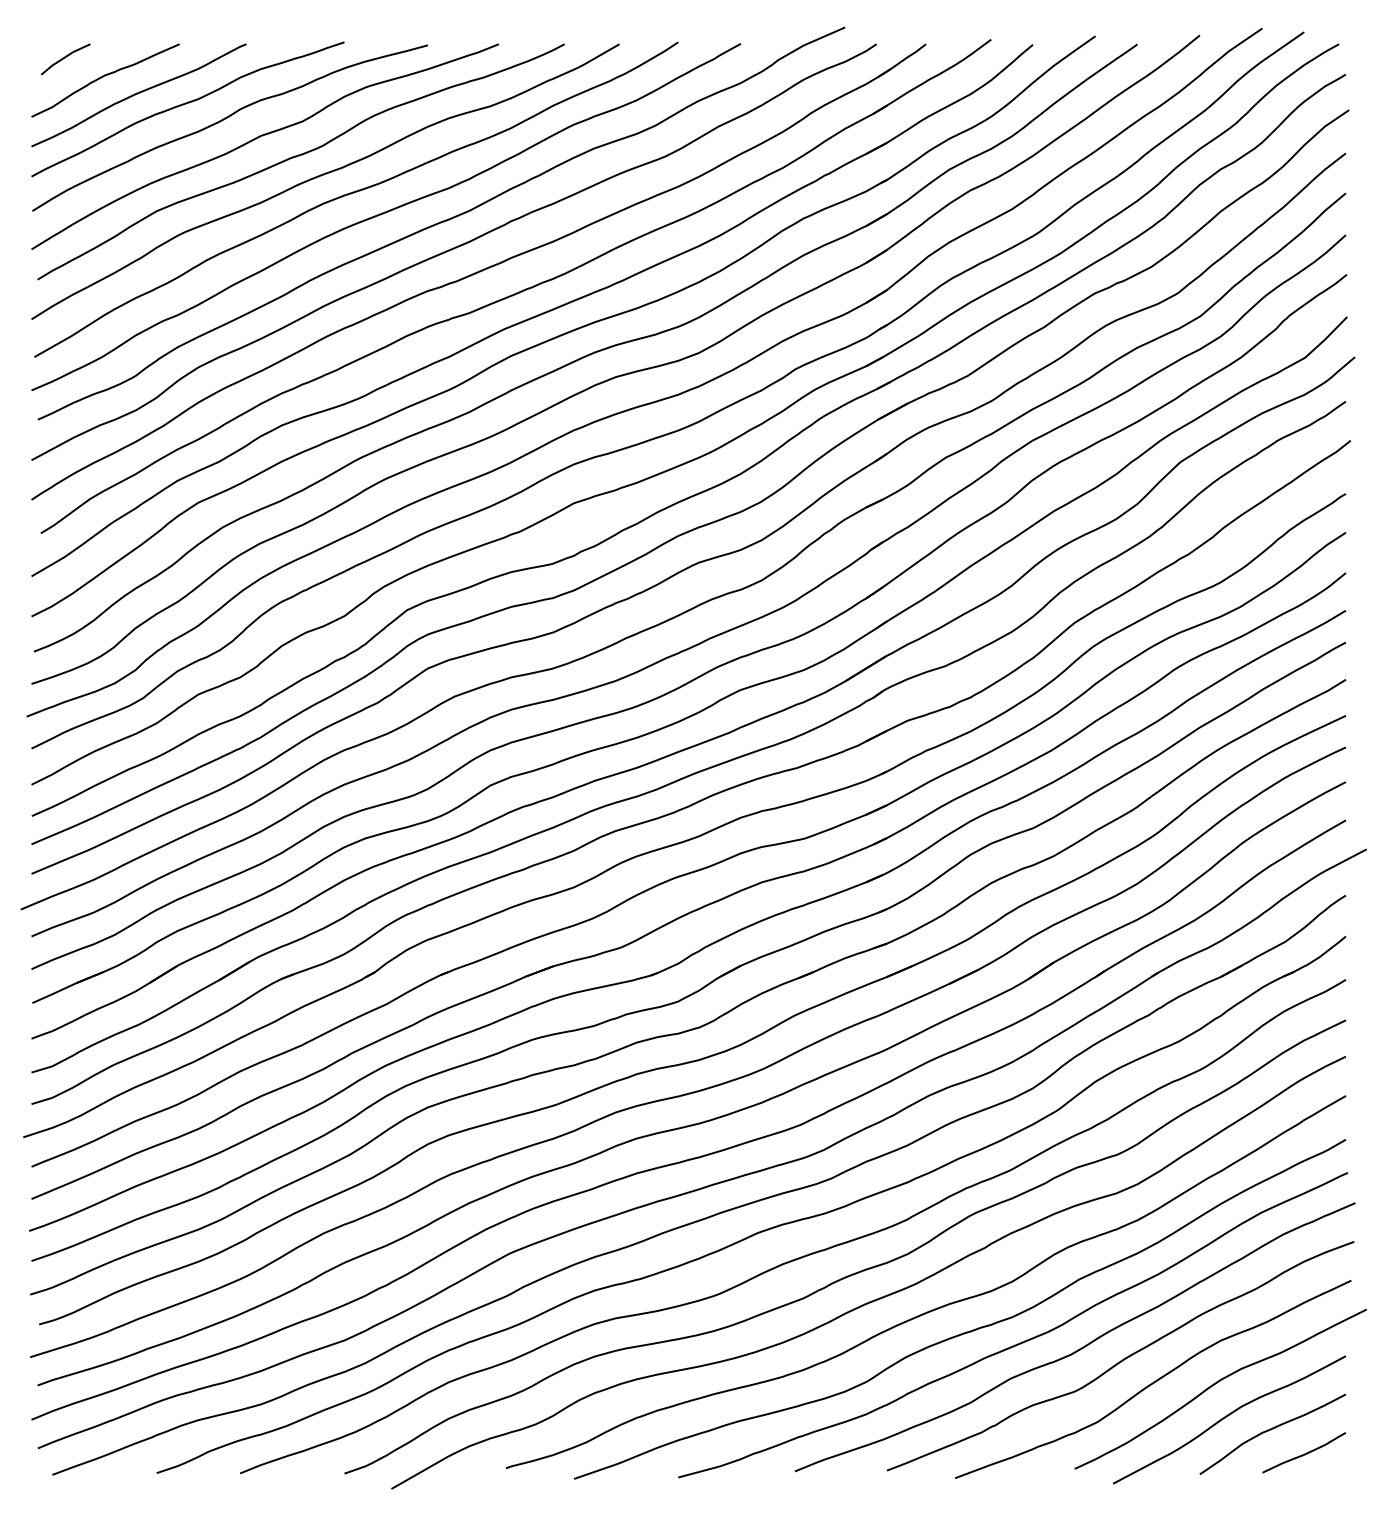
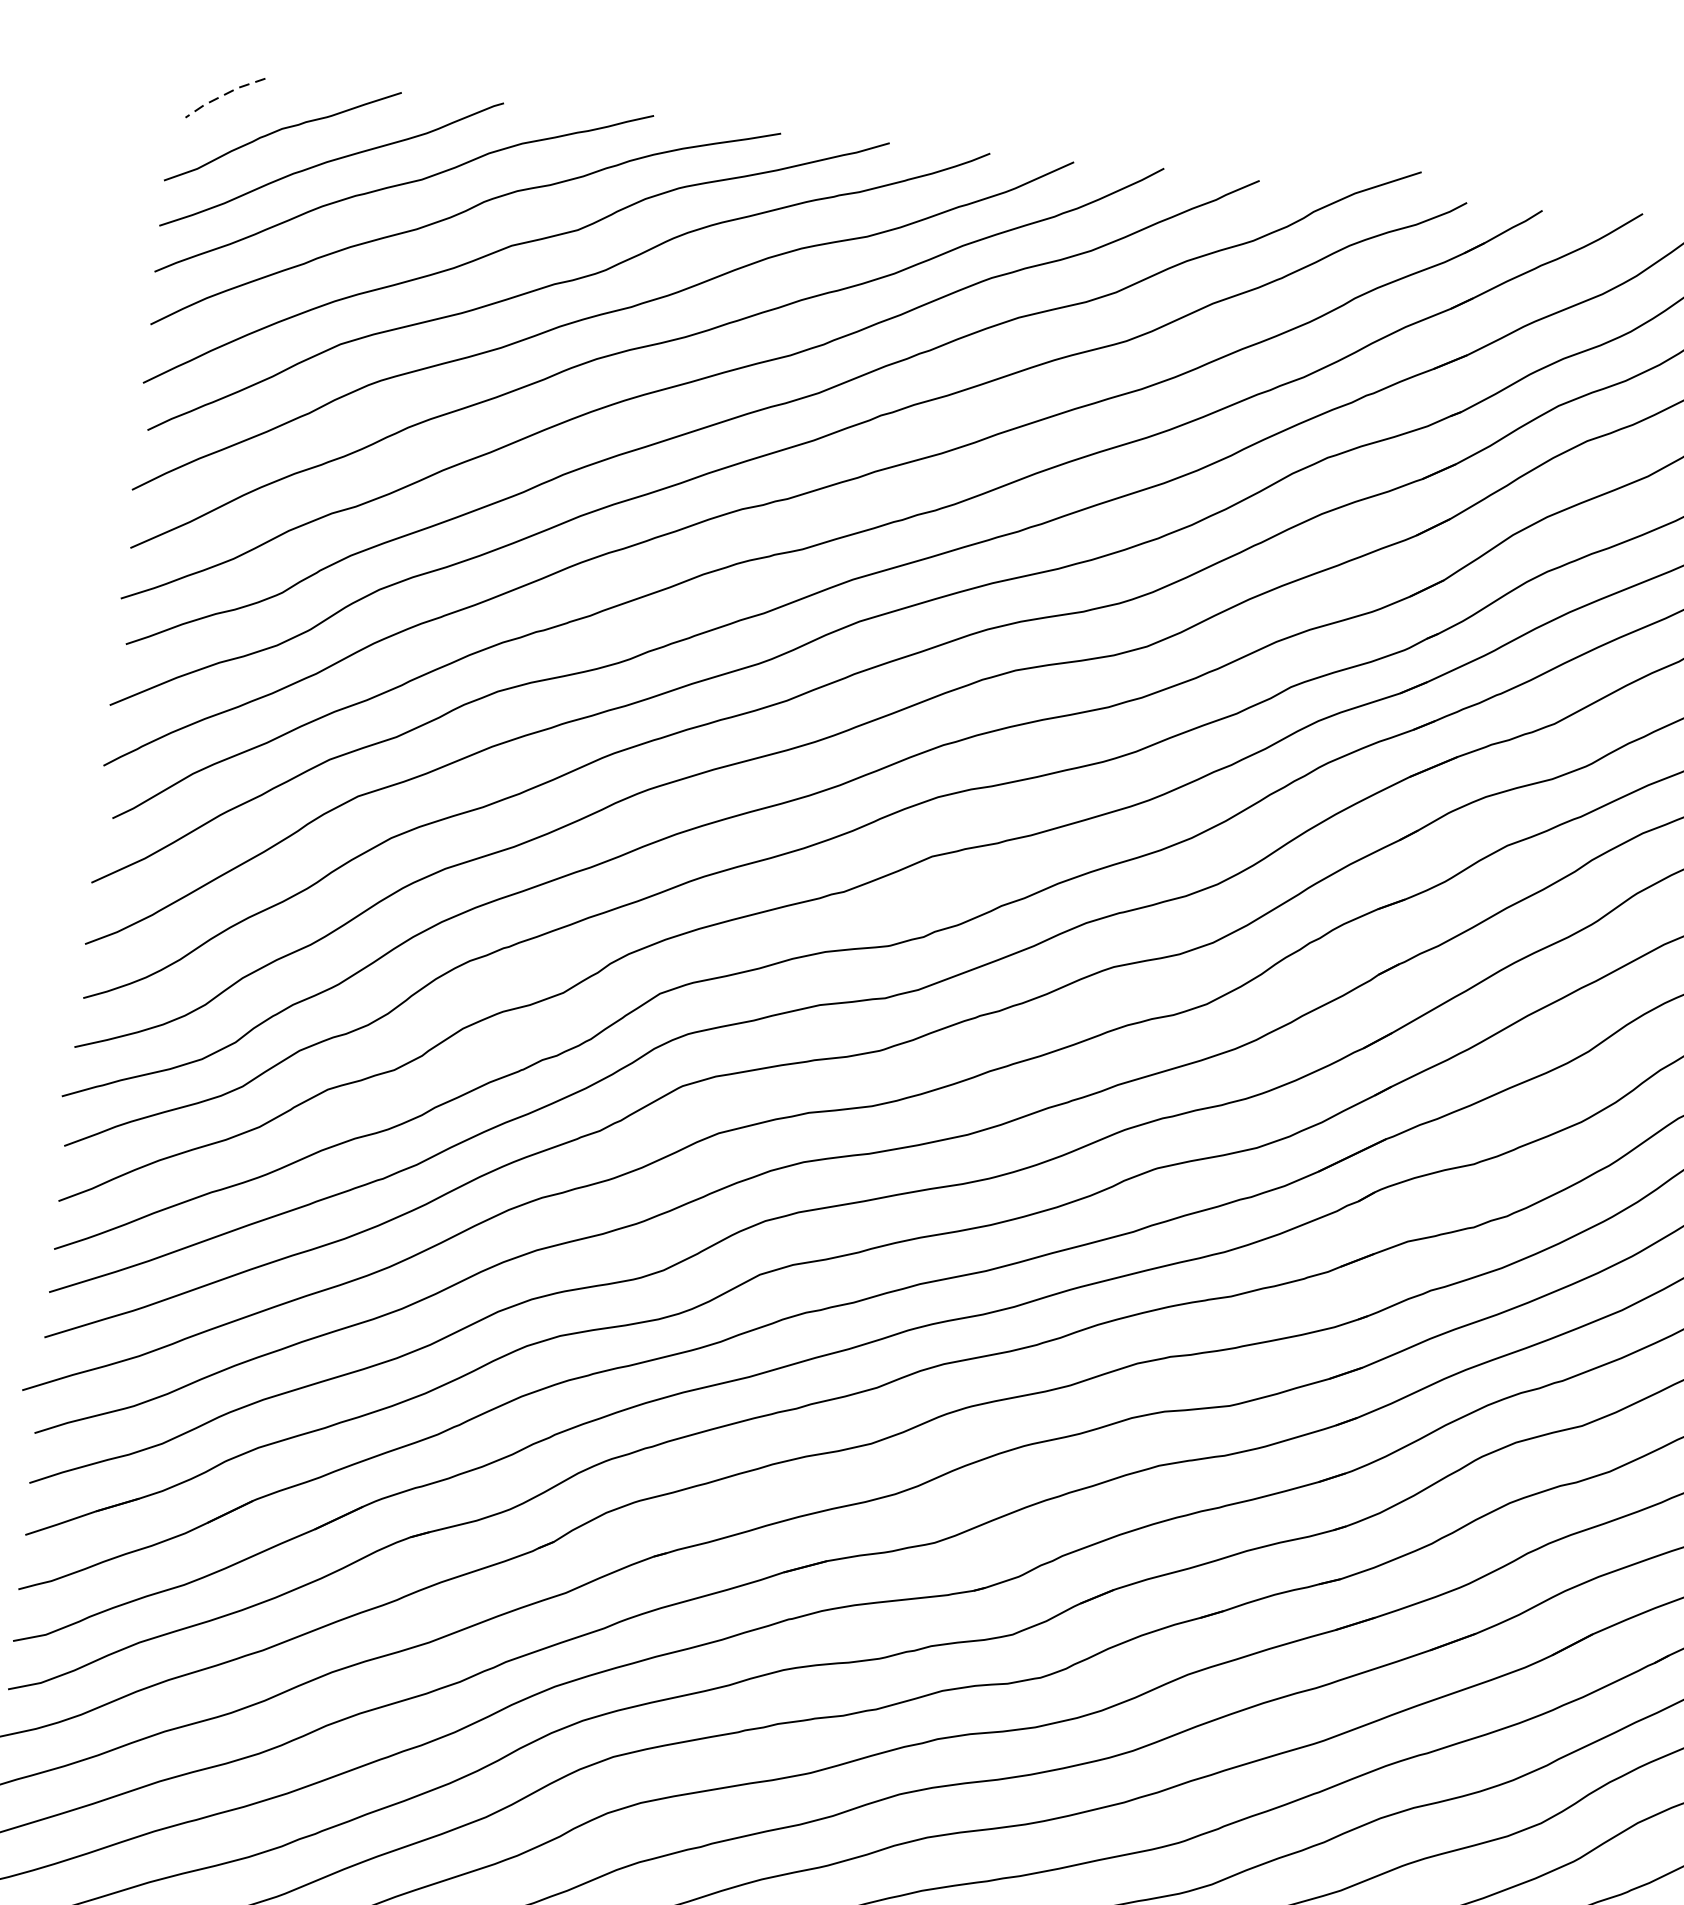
line: (64, 57) -> (223, 94), solid -> dashed

